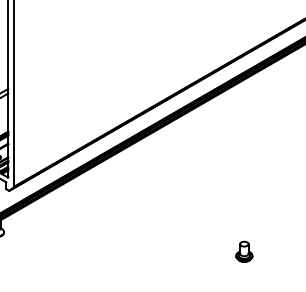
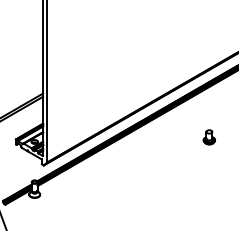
part: (243, 252) -> (208, 137), moved

